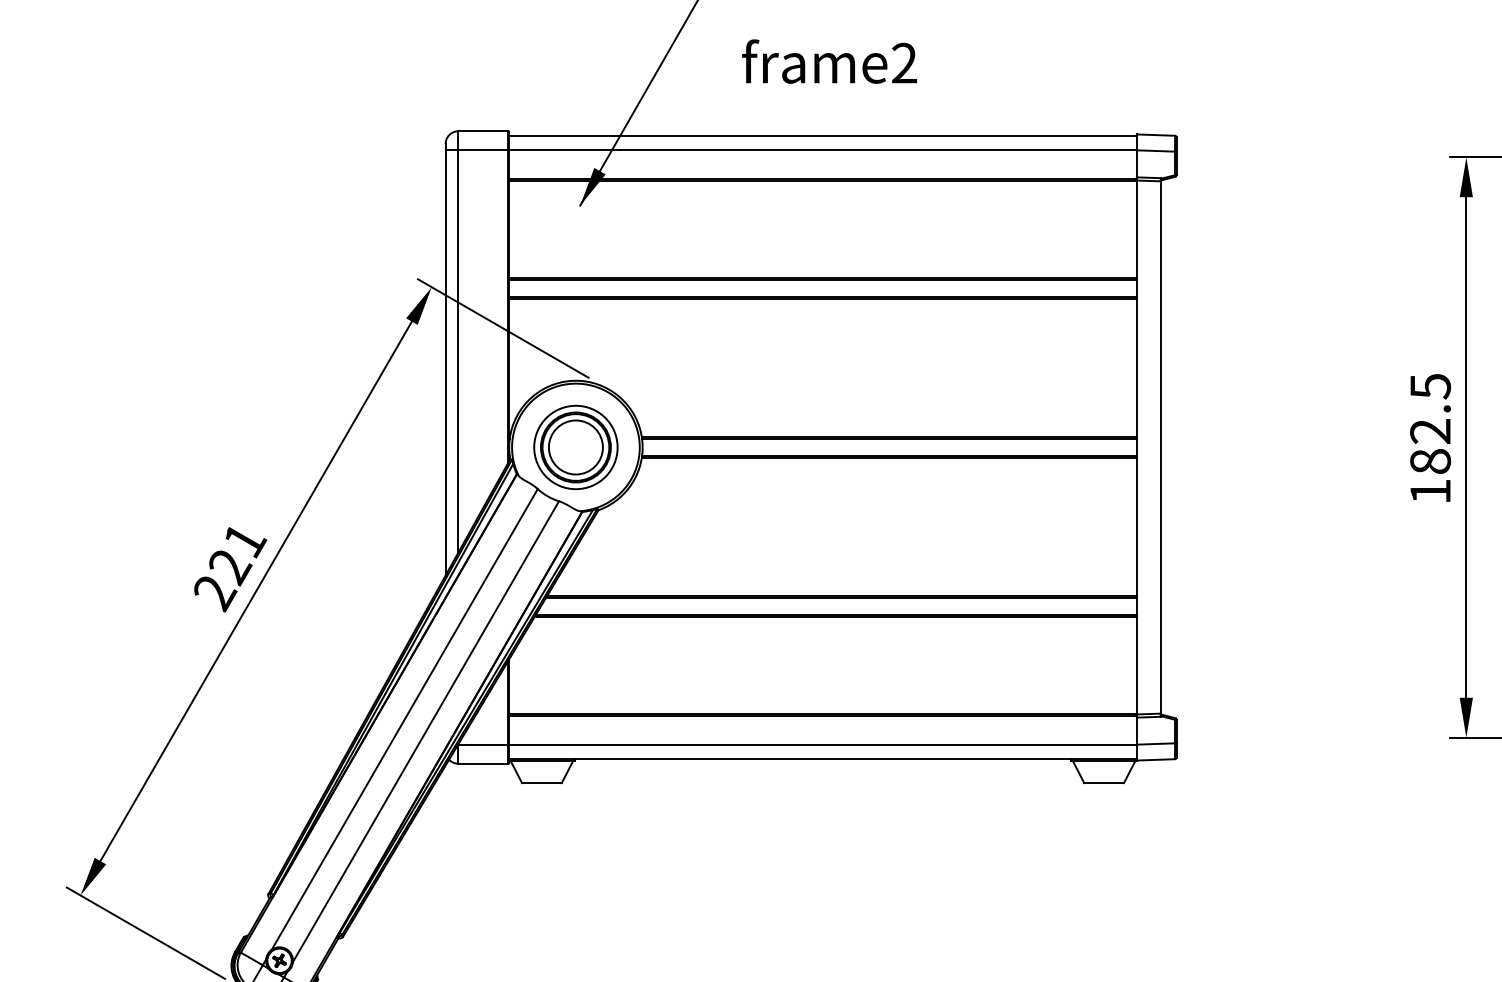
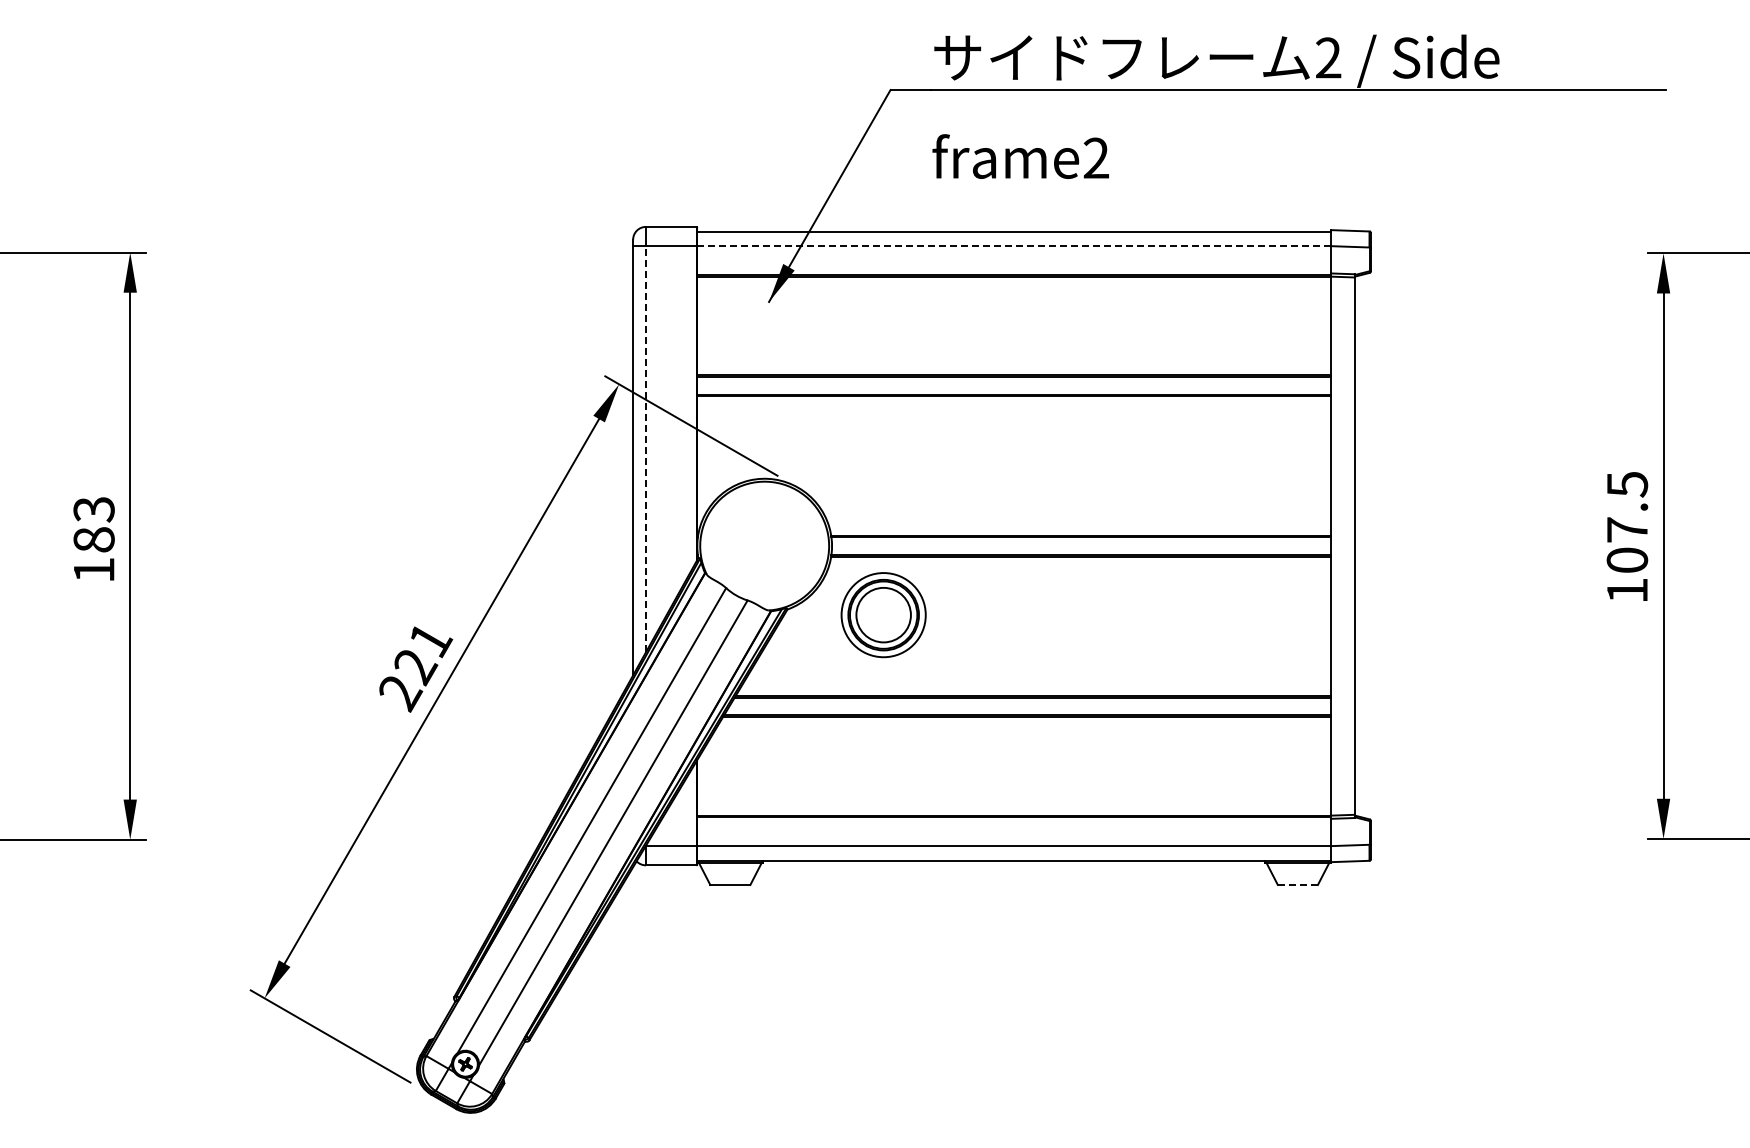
line: (823, 150) -> (1014, 246), solid -> dashed
line: (457, 350) -> (645, 448), solid -> dashed
text: (1429, 445) -> (1626, 544), 182.5 -> 107.5
part: (575, 447) -> (883, 615), moved
line: (1104, 782) -> (1298, 884), solid -> dashed

